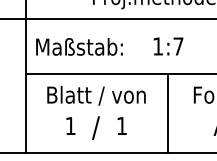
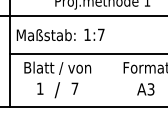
text: (168, 45) -> (94, 34), moved
line: (168, 113) -> (106, 80), removed
text: (121, 125) -> (74, 88), 1 -> 7

